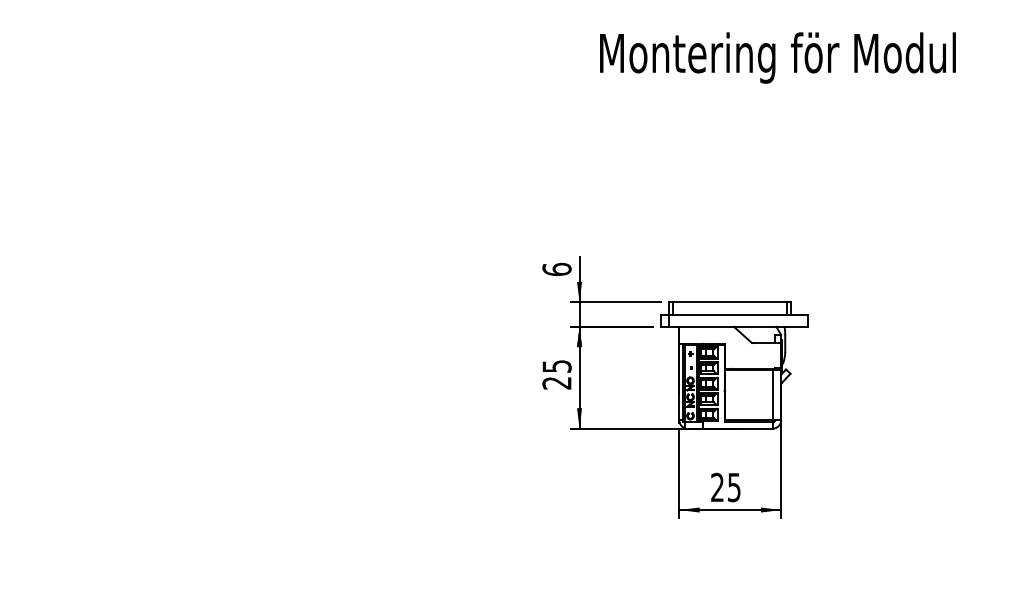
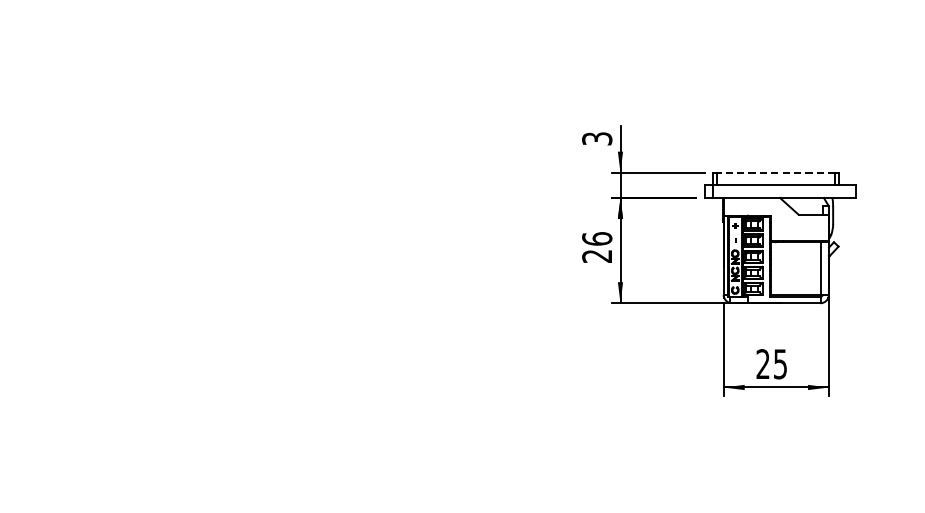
text: (556, 269) -> (596, 138), 6 -> 3
line: (729, 302) -> (775, 172), solid -> dashed
text: (556, 365) -> (596, 238), 25 -> 26

